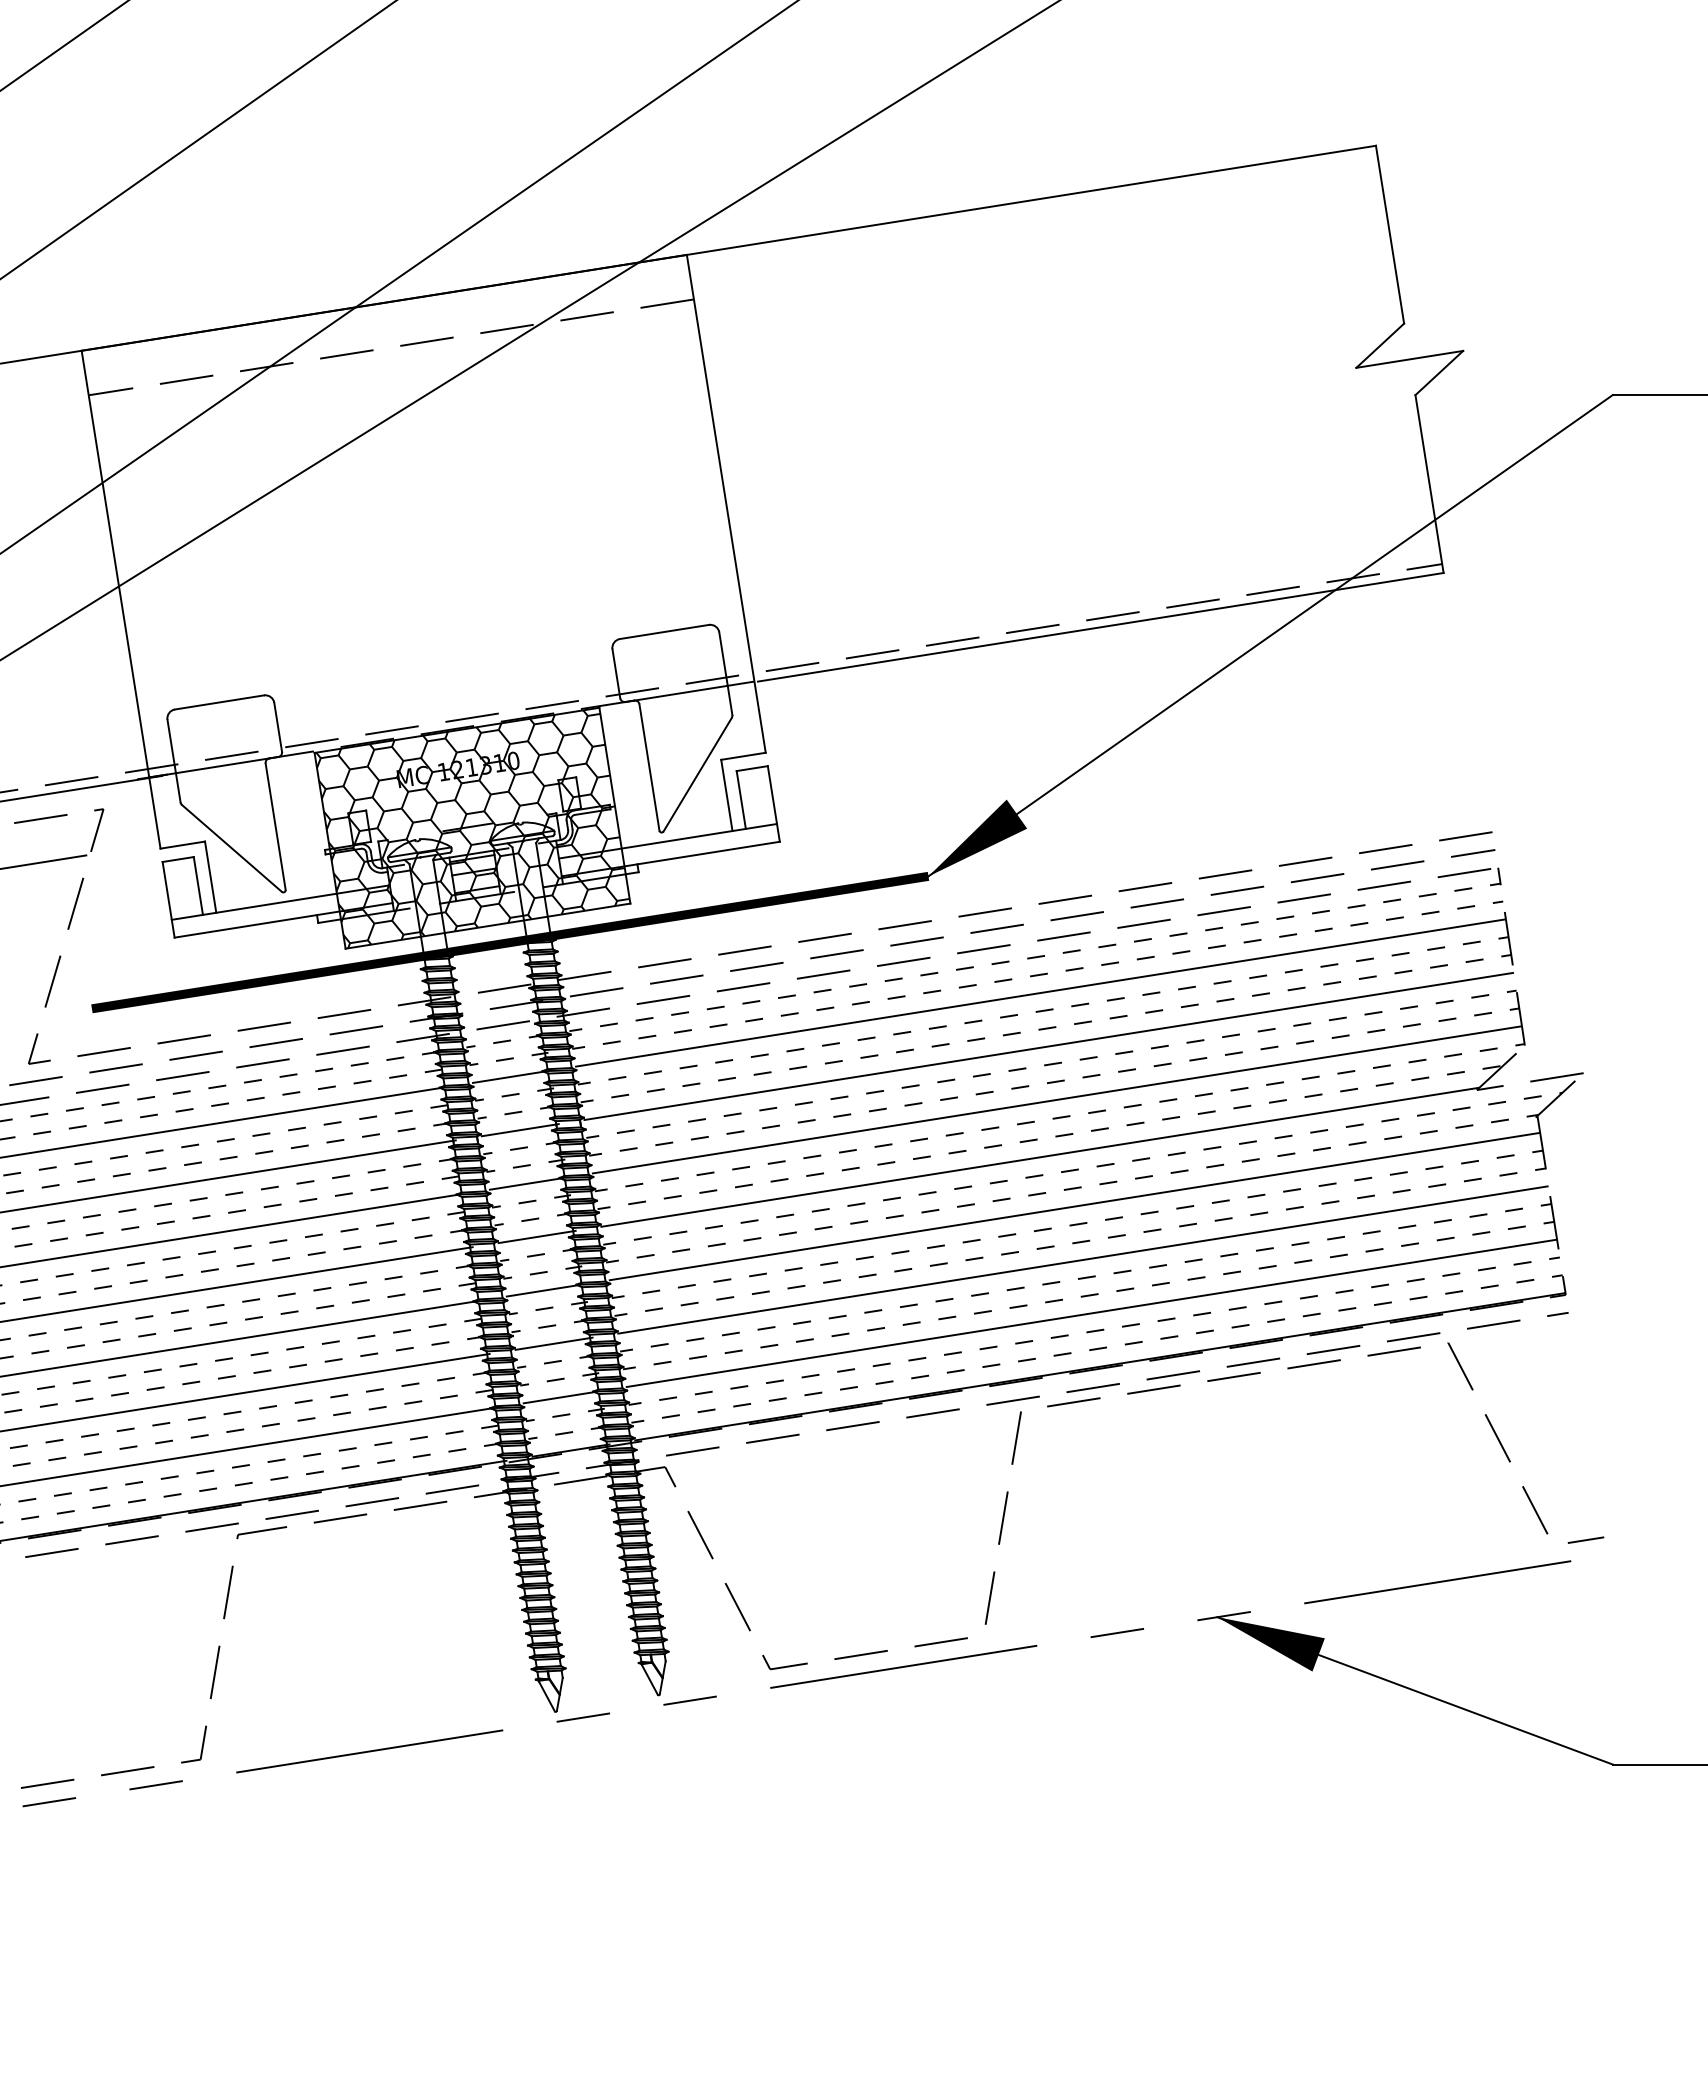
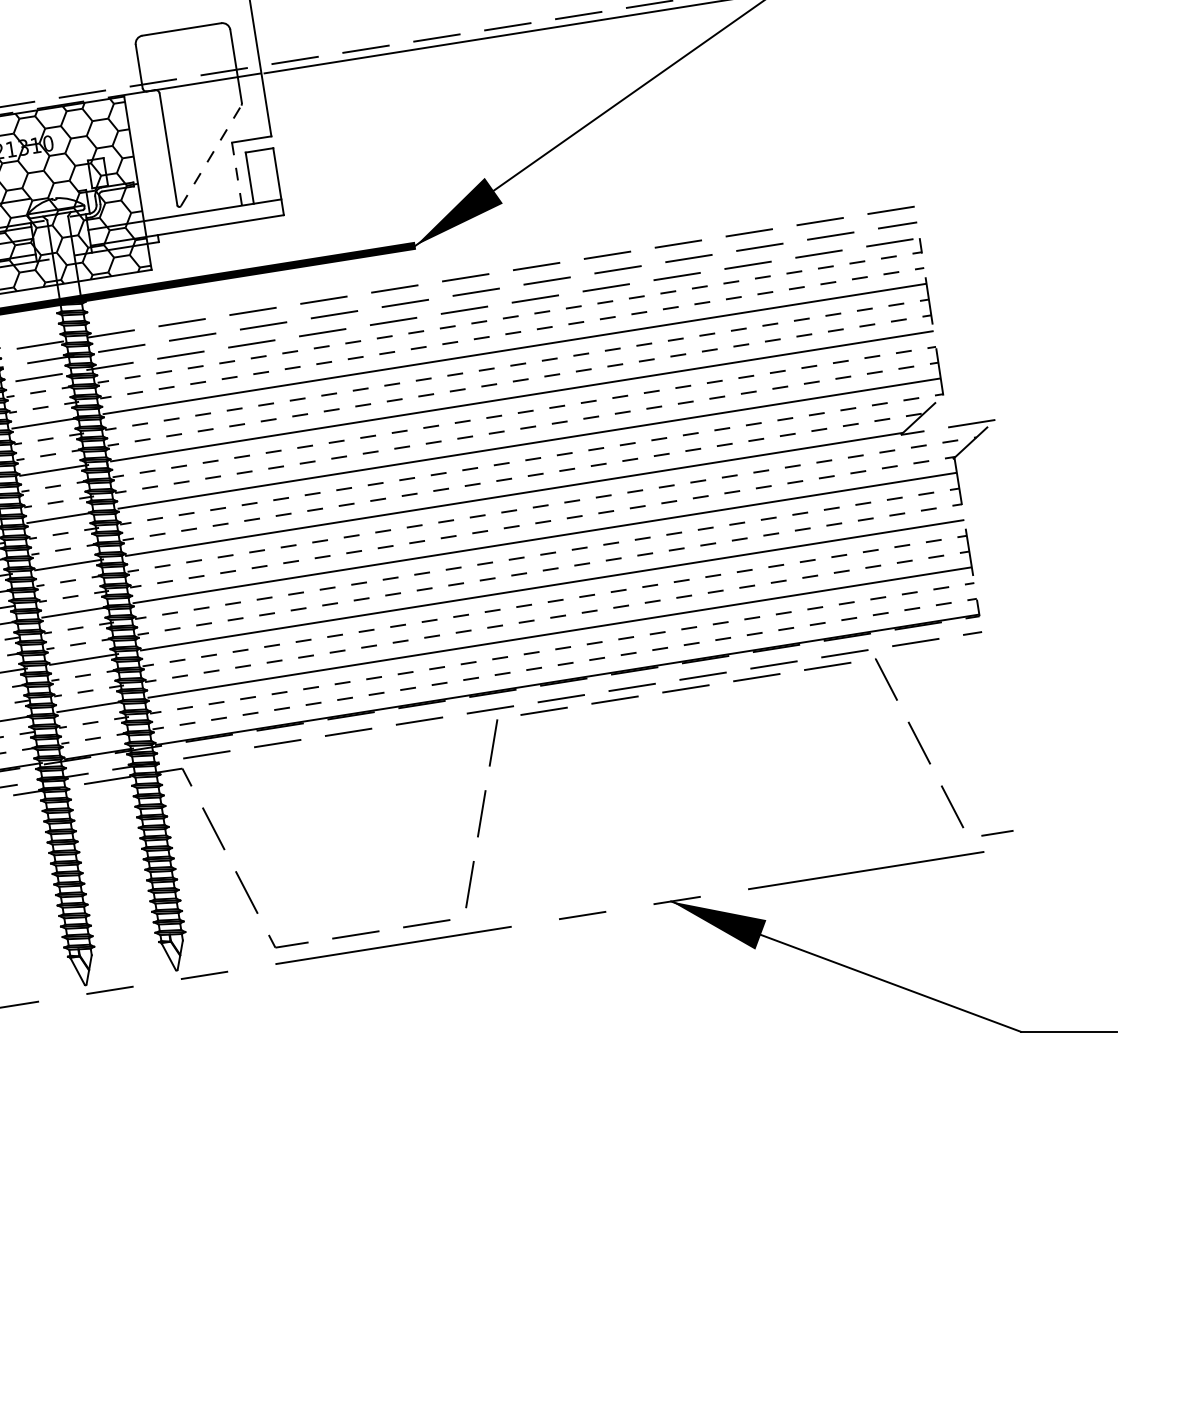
line: (697, 774) -> (211, 155), solid -> dashed
line: (726, 794) -> (236, 173), solid -> dashed

